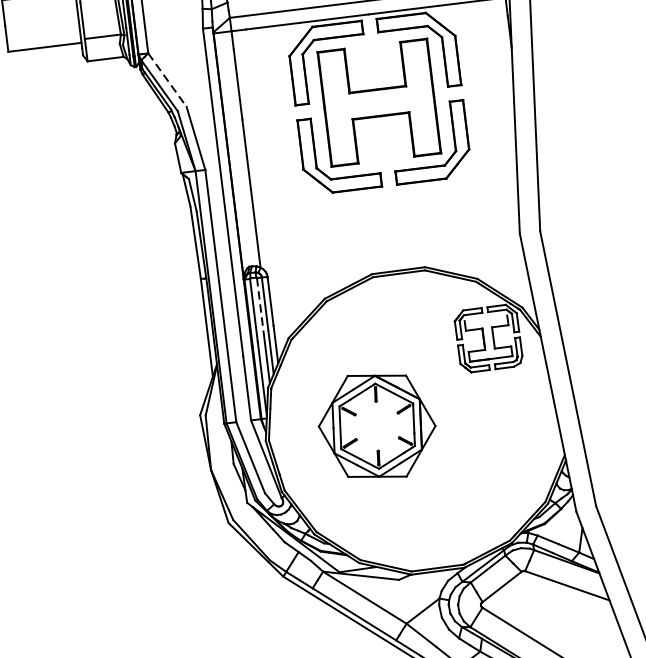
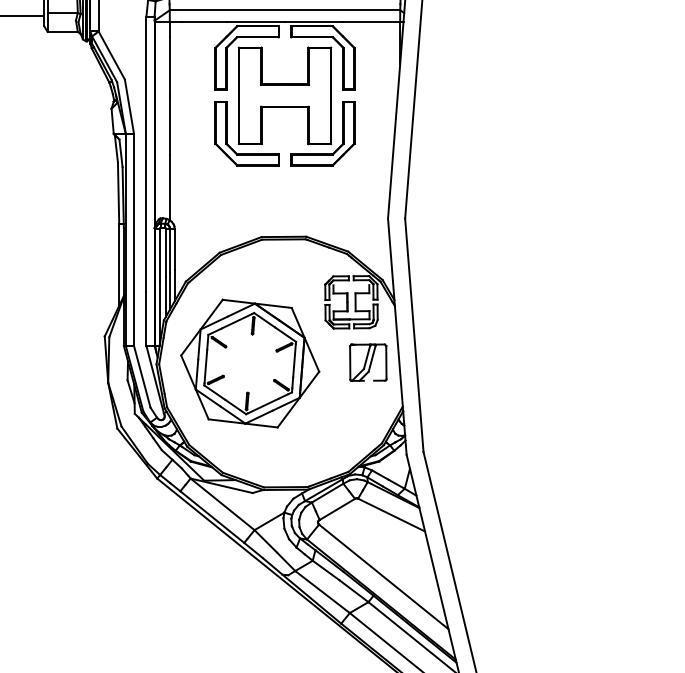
line: (167, 80) -> (111, 55), dashed -> solid
line: (260, 306) -> (165, 252), dashed -> solid
part: (517, 407) -> (368, 362), added
part: (377, 426) -> (250, 363), size x1.43

